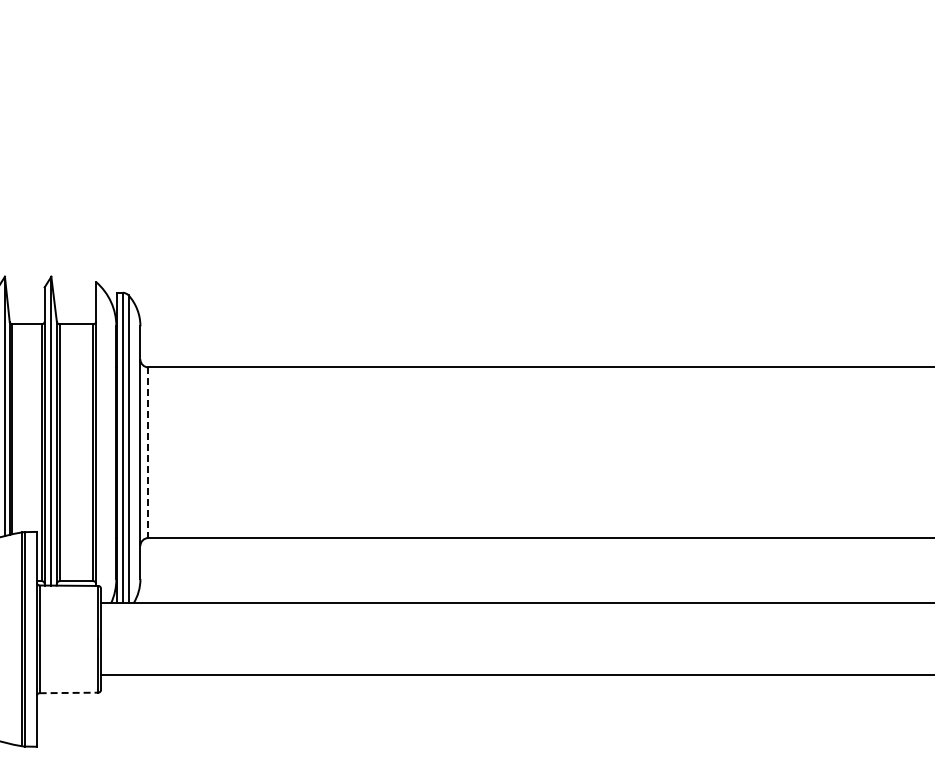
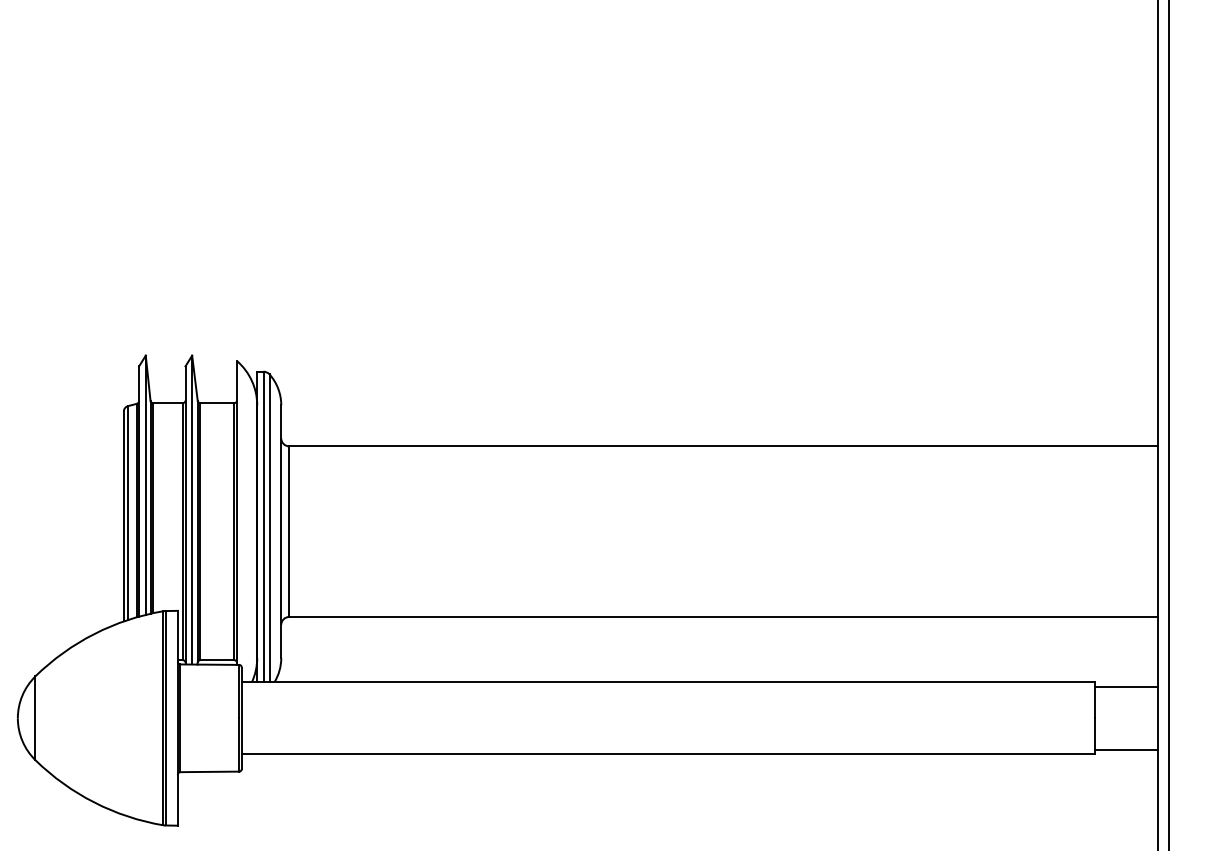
line: (148, 453) -> (289, 532), dashed -> solid
line: (69, 692) -> (210, 771), dashed -> solid

